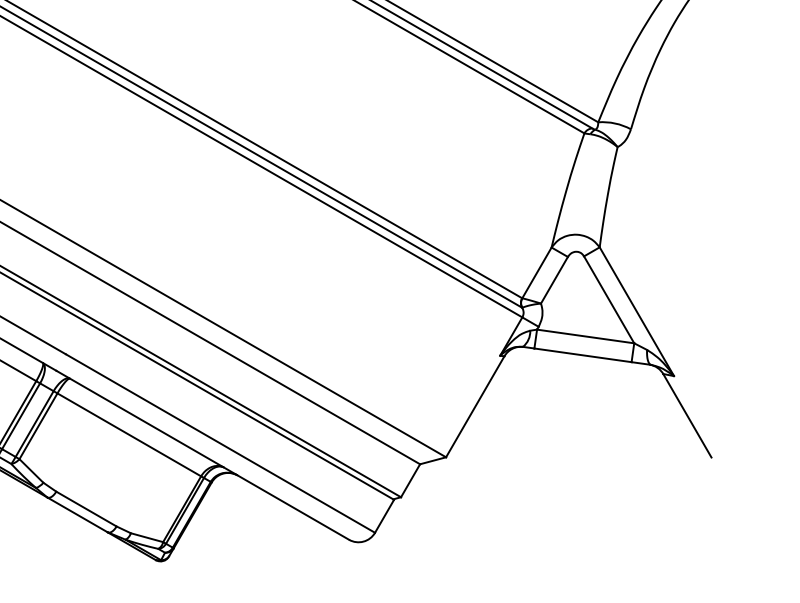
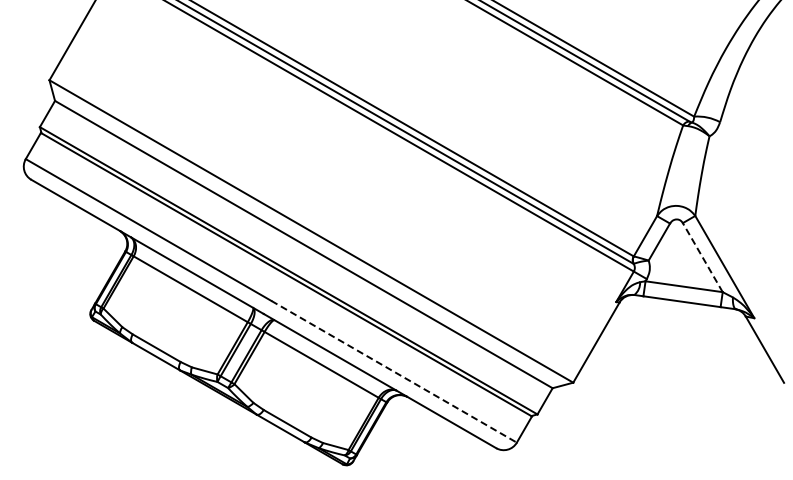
line: (608, 299) -> (702, 257), solid -> dashed
line: (220, 443) -> (394, 371), solid -> dashed

